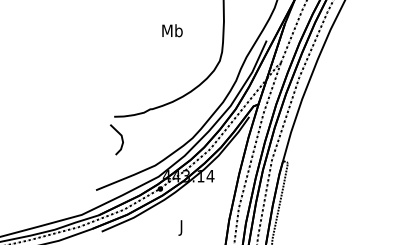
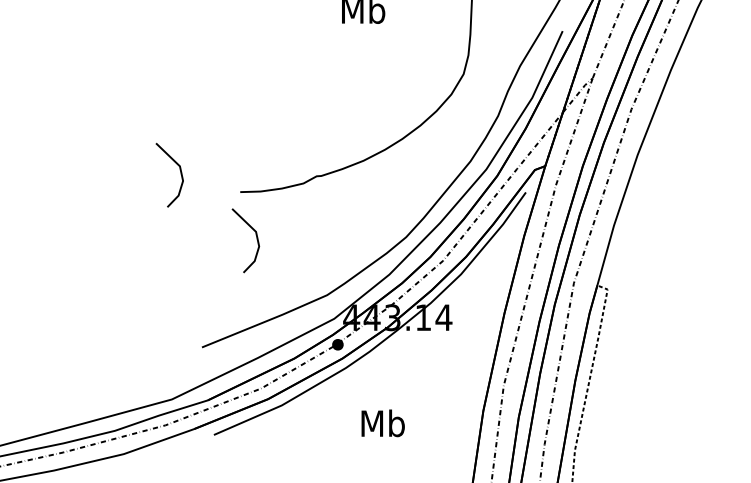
line: (84, 105) -> (177, 168), added
text: (181, 227) -> (382, 426), J -> Mb

